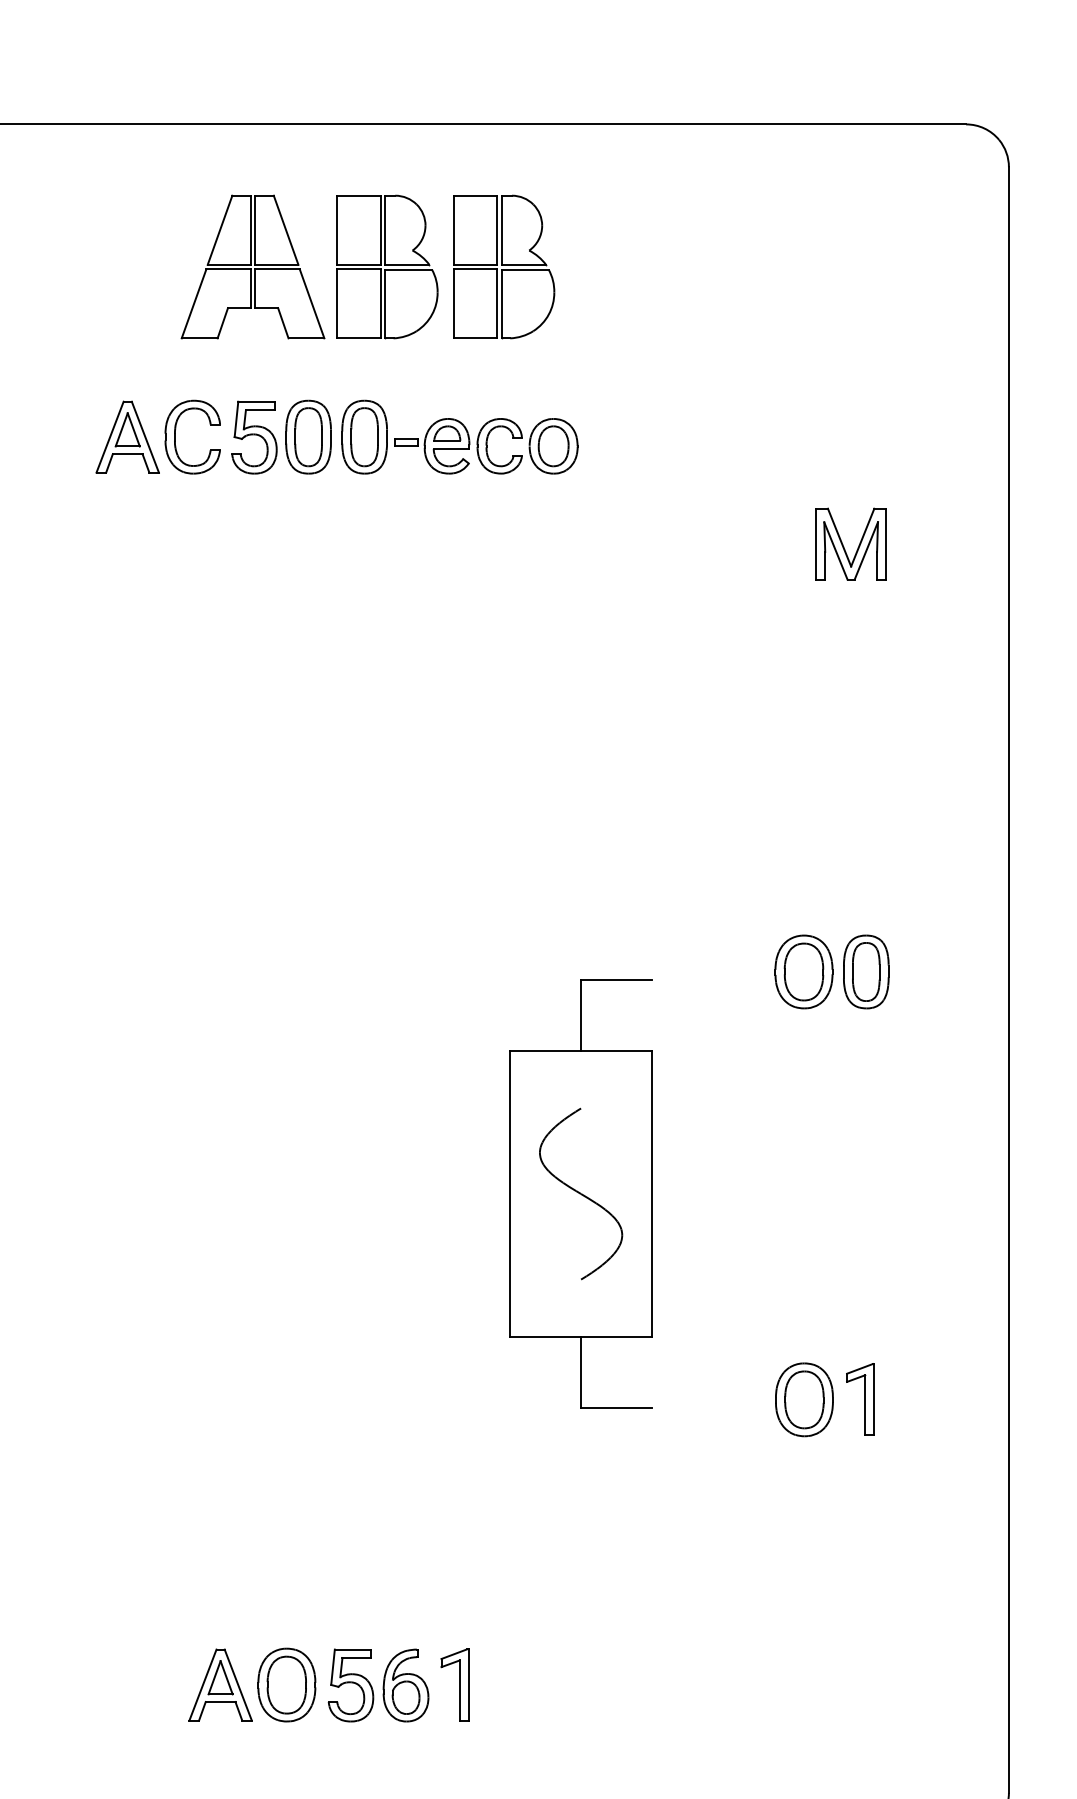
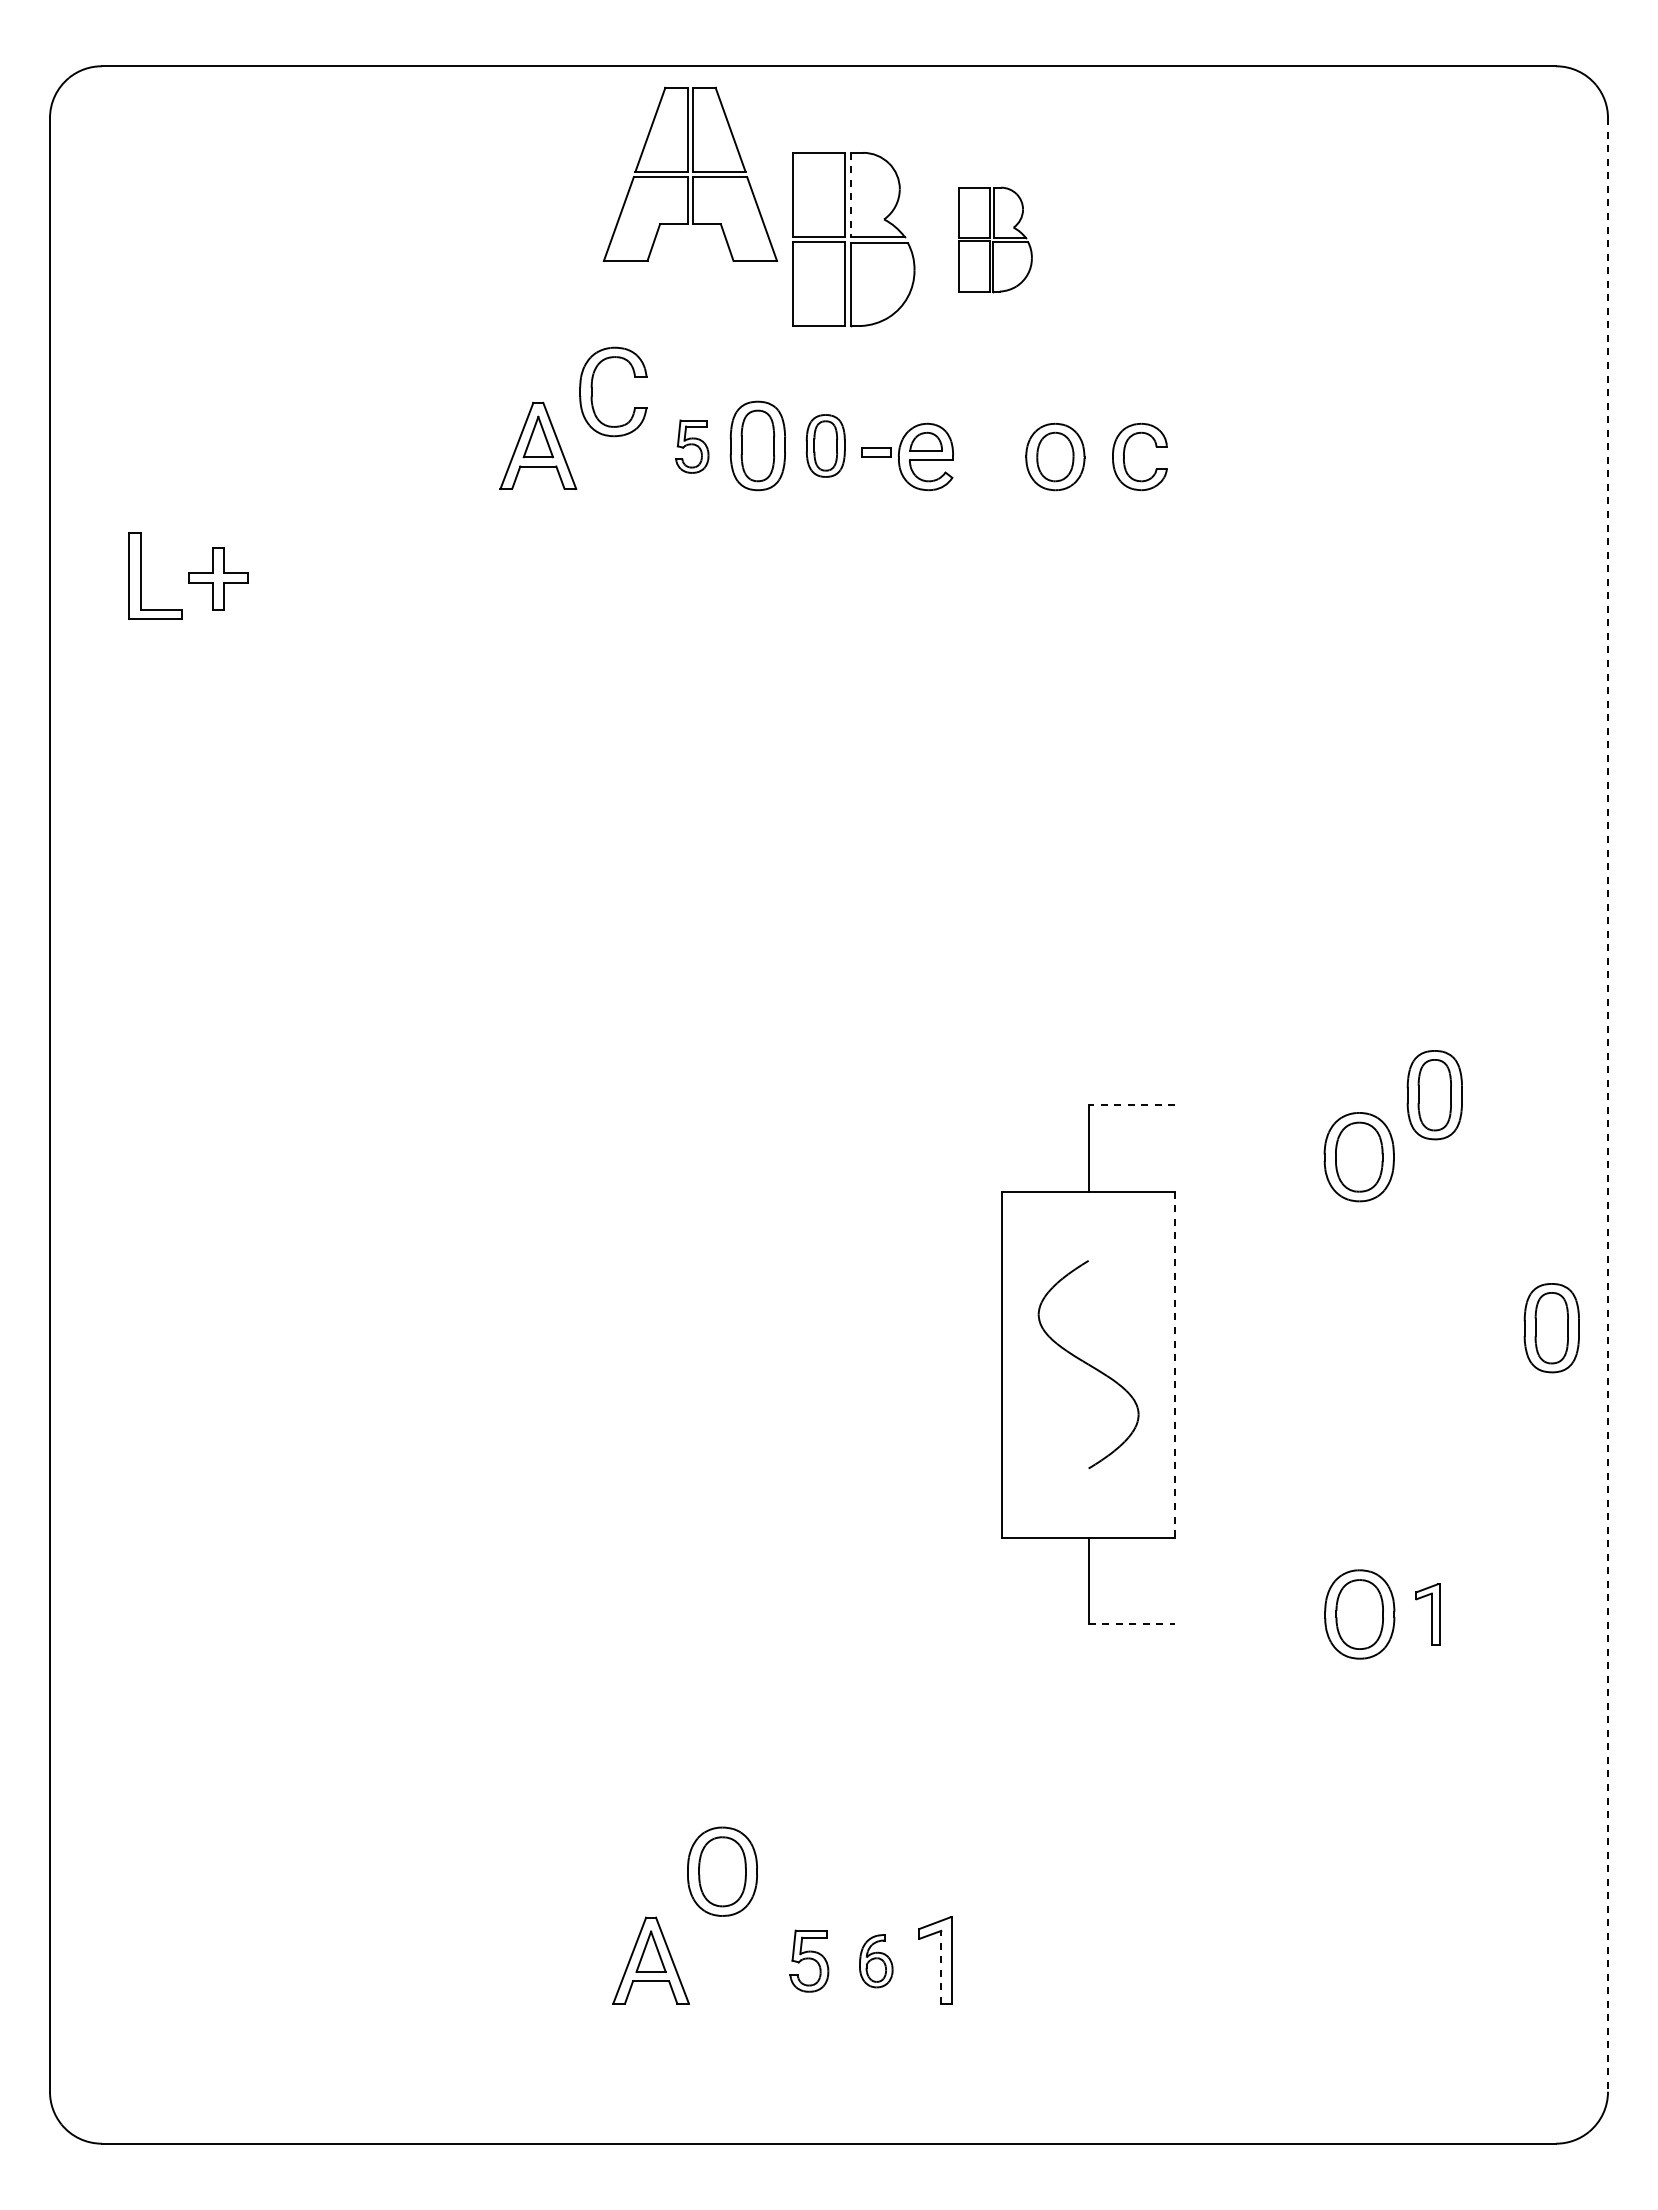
line: (384, 230) -> (850, 194), solid -> dashed
part: (253, 266) -> (690, 173), moved
part: (504, 267) -> (995, 239), size x0.6
part: (175, 436) -> (592, 391), moved
part: (364, 436) -> (825, 445), size x0.7
part: (254, 437) -> (692, 446), size x0.6
part: (487, 446) -> (1124, 457), moved
part: (844, 547) -> (1408, 579), removed
part: (803, 972) -> (1358, 1157), moved
line: (616, 979) -> (1131, 1104), solid -> dashed
line: (1009, 979) -> (1608, 1104), solid -> dashed
part: (962, 1164) -> (1551, 1328), added
line: (652, 1194) -> (1175, 1365), solid -> dashed
part: (860, 1399) -> (1427, 1614), size x0.7
line: (617, 1408) -> (1132, 1624), solid -> dashed
part: (286, 1684) -> (722, 1871), moved
part: (351, 1684) -> (809, 1960), size x0.7
part: (406, 1684) -> (876, 1960), size x0.6
line: (459, 1689) -> (941, 1966), solid -> dashed

